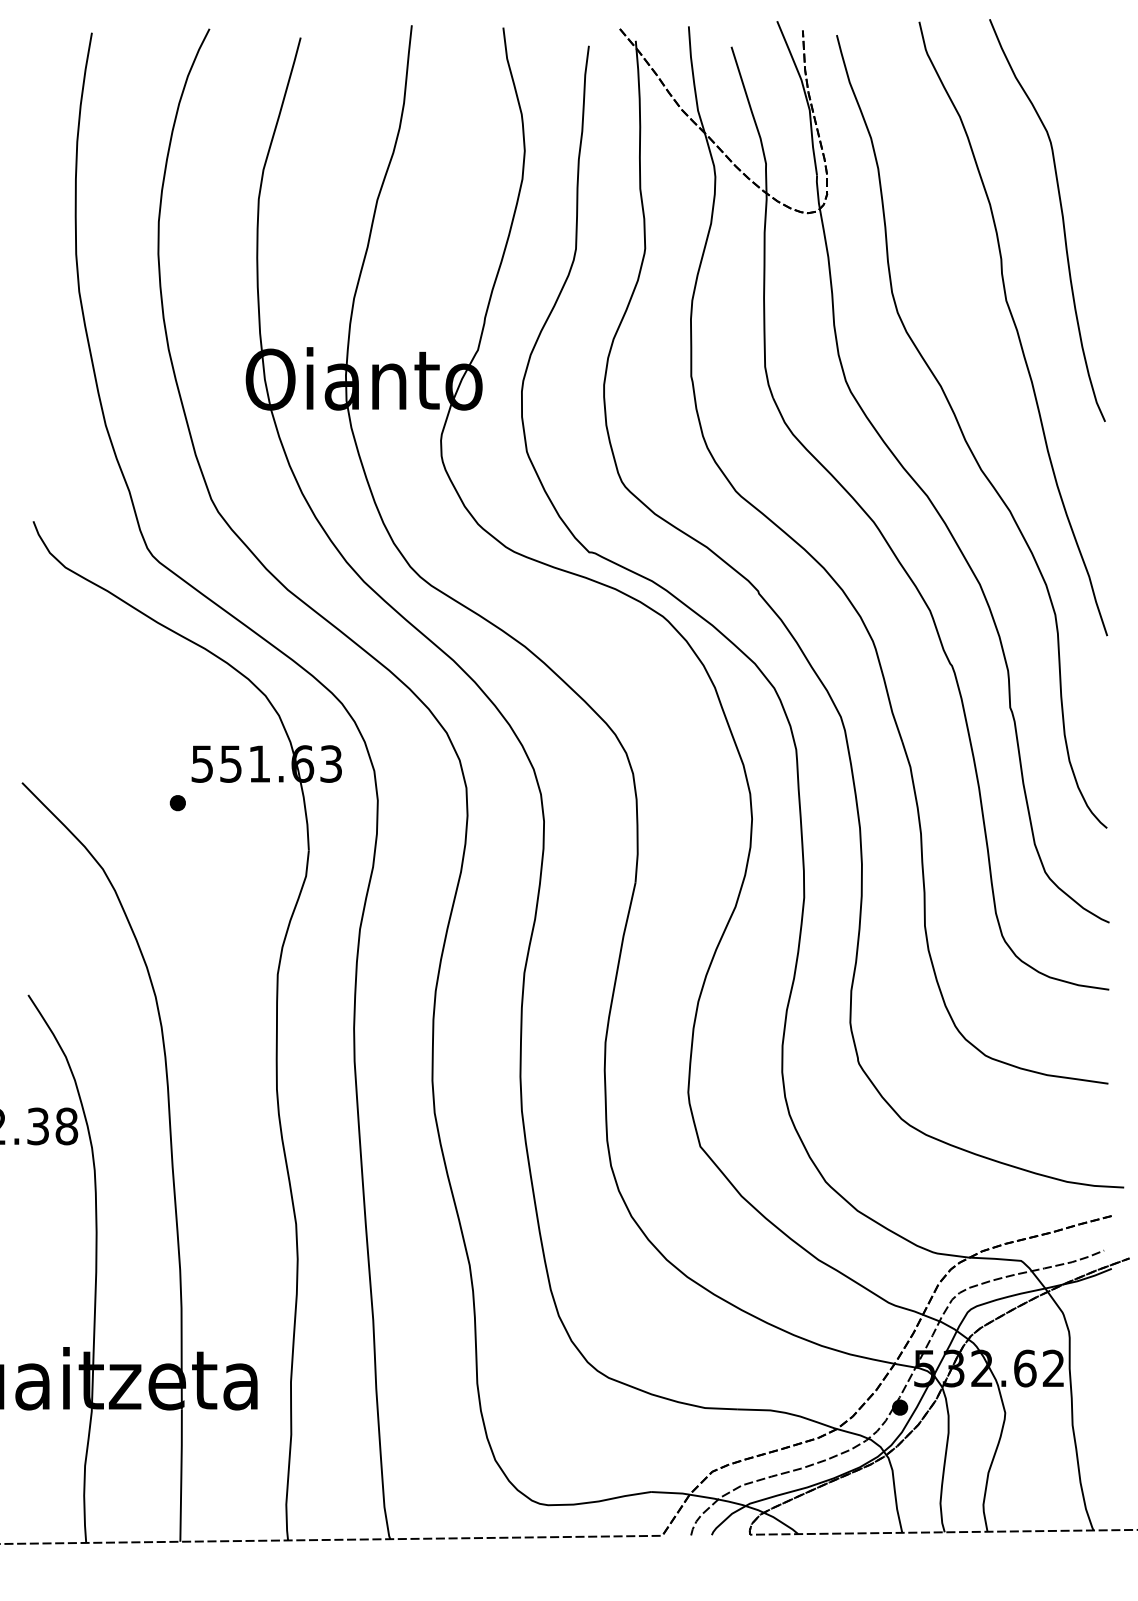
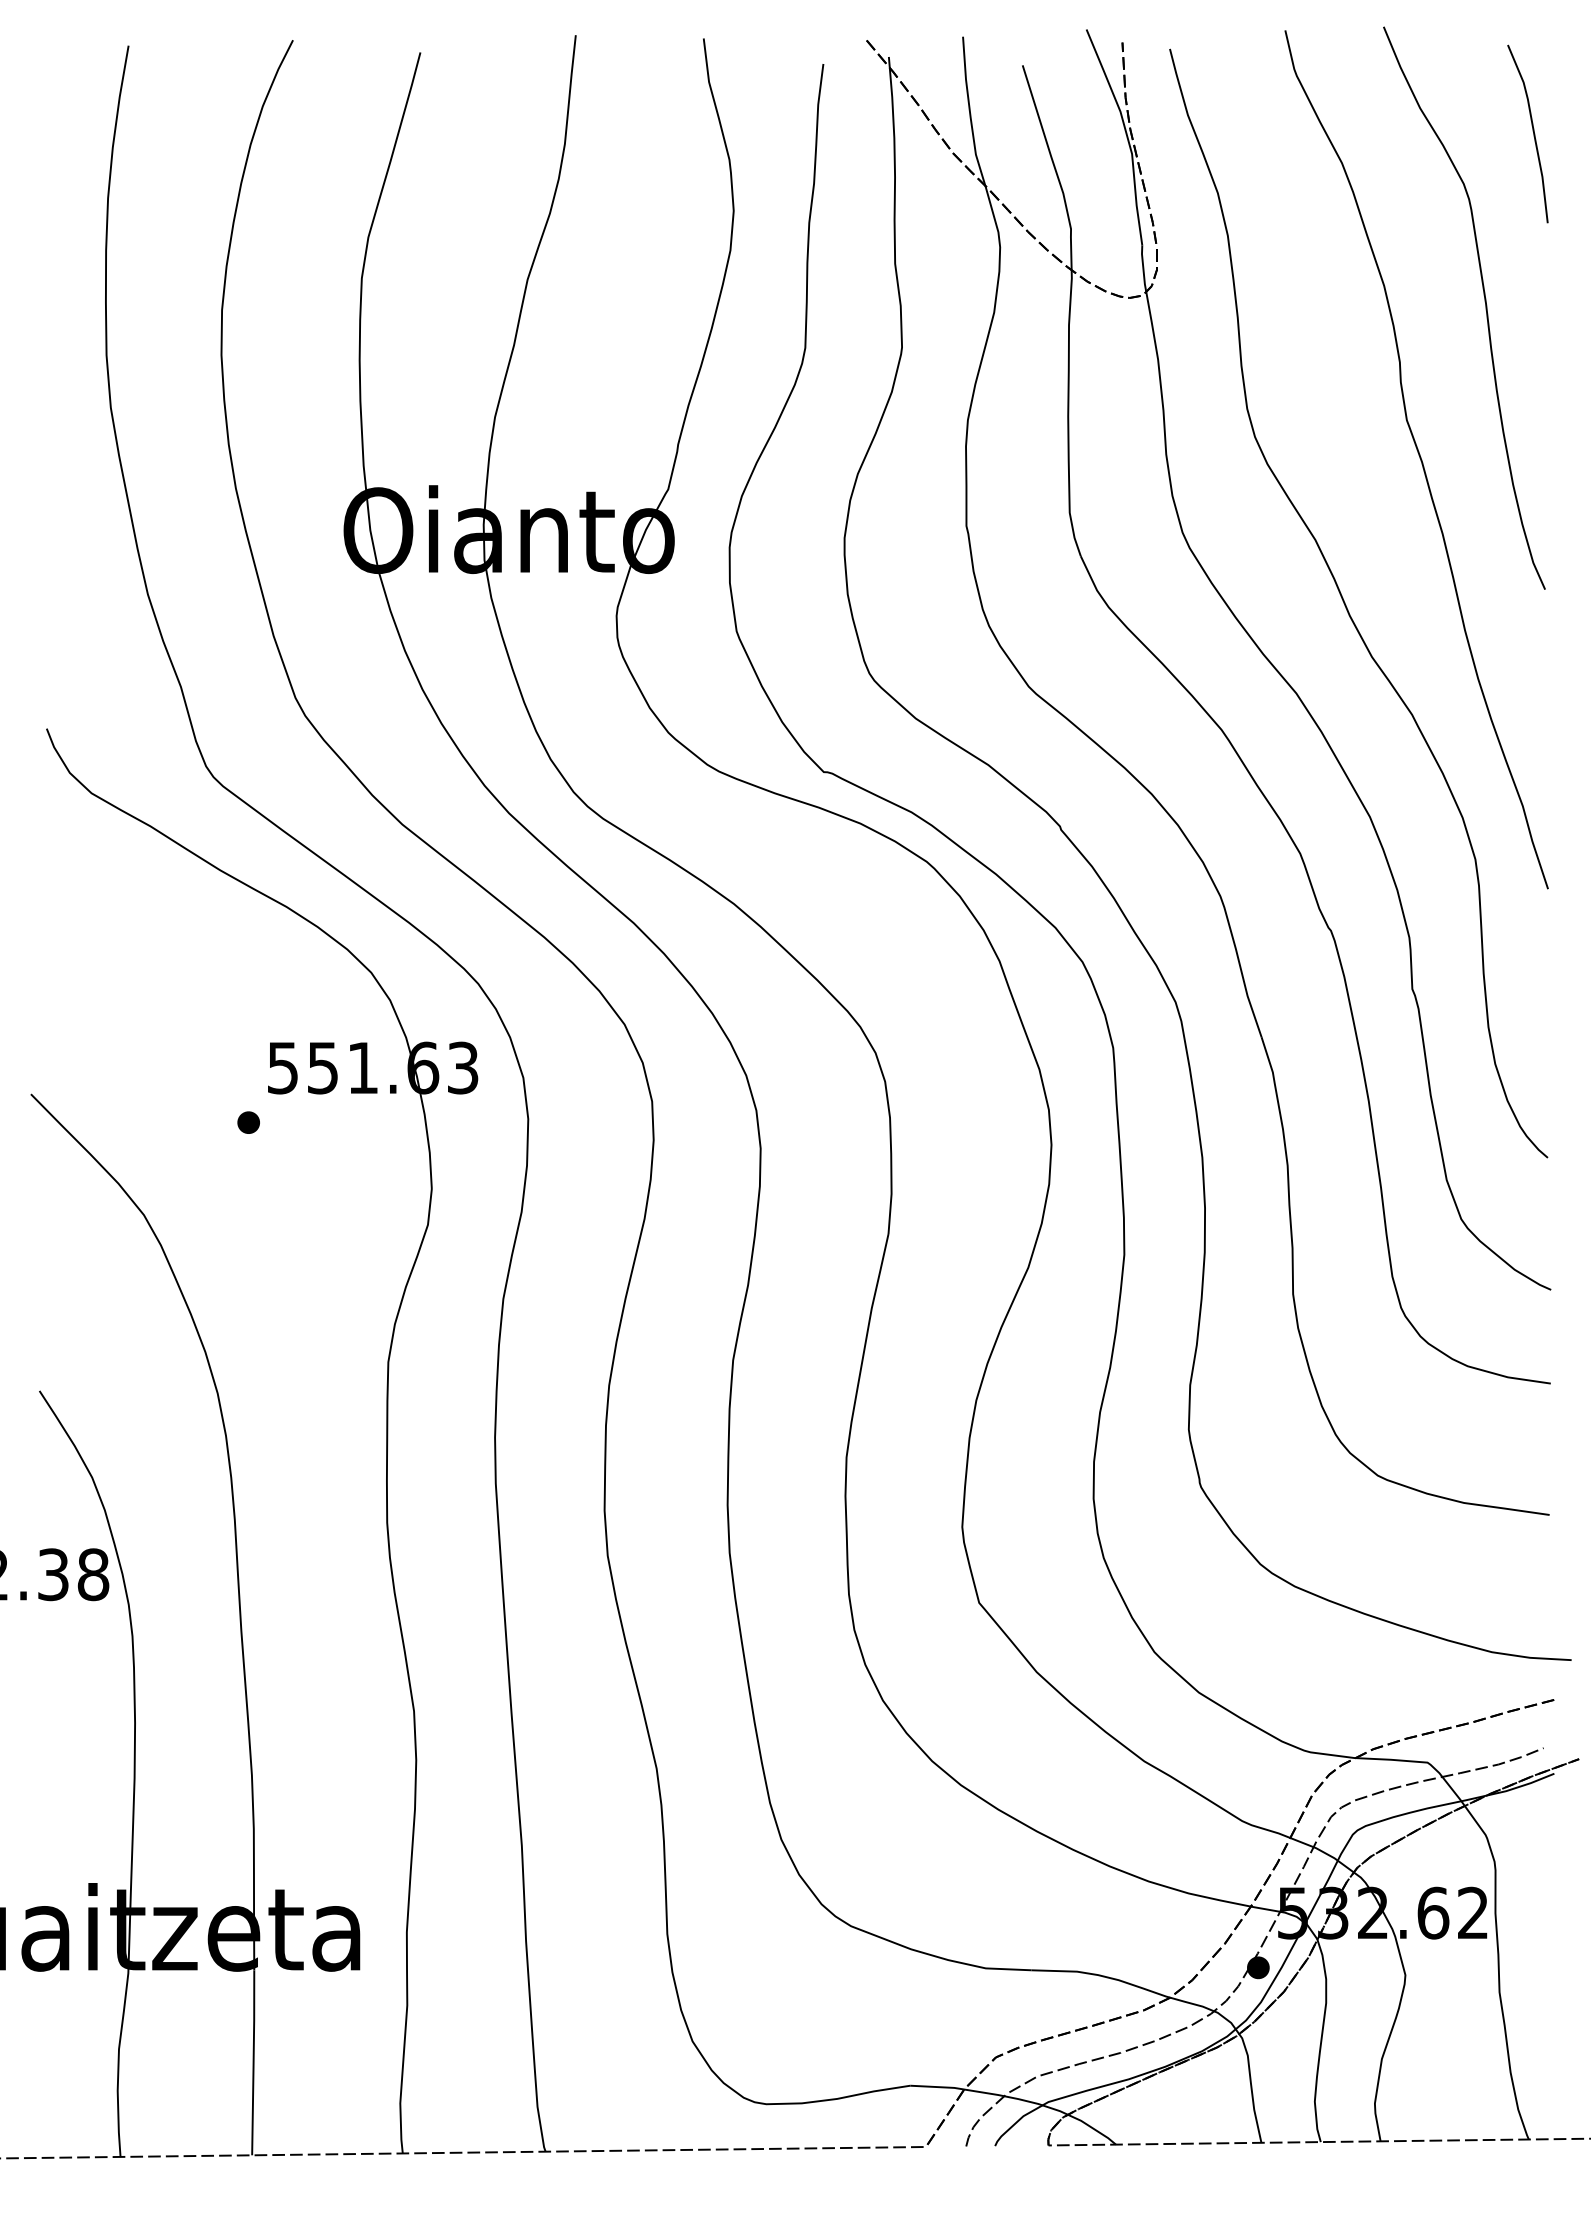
curve: (1096, 94) -> (1532, 131), added

